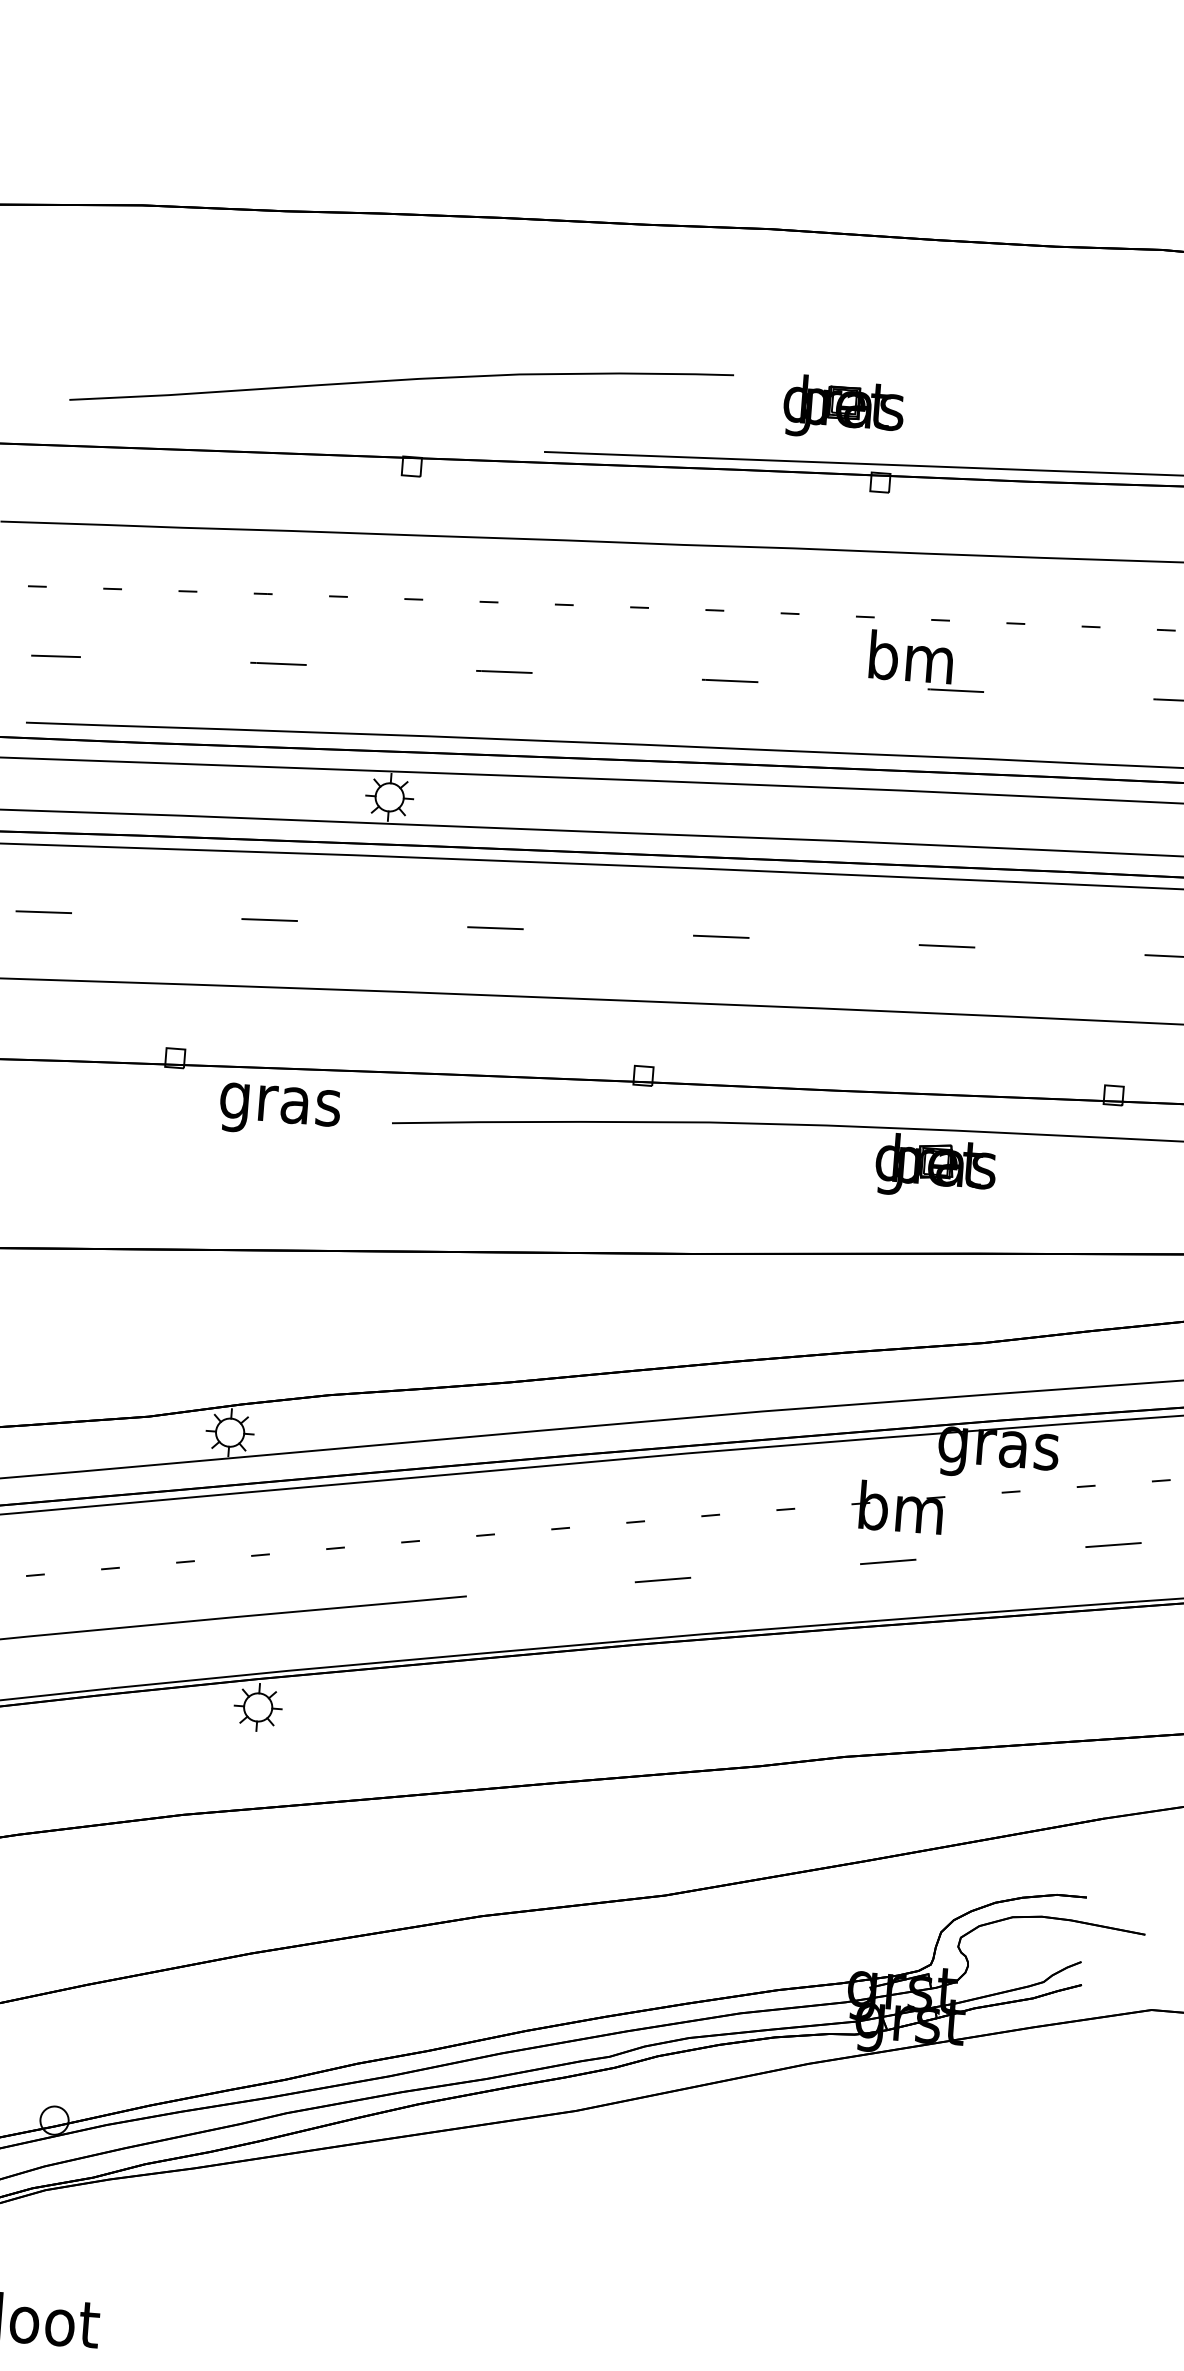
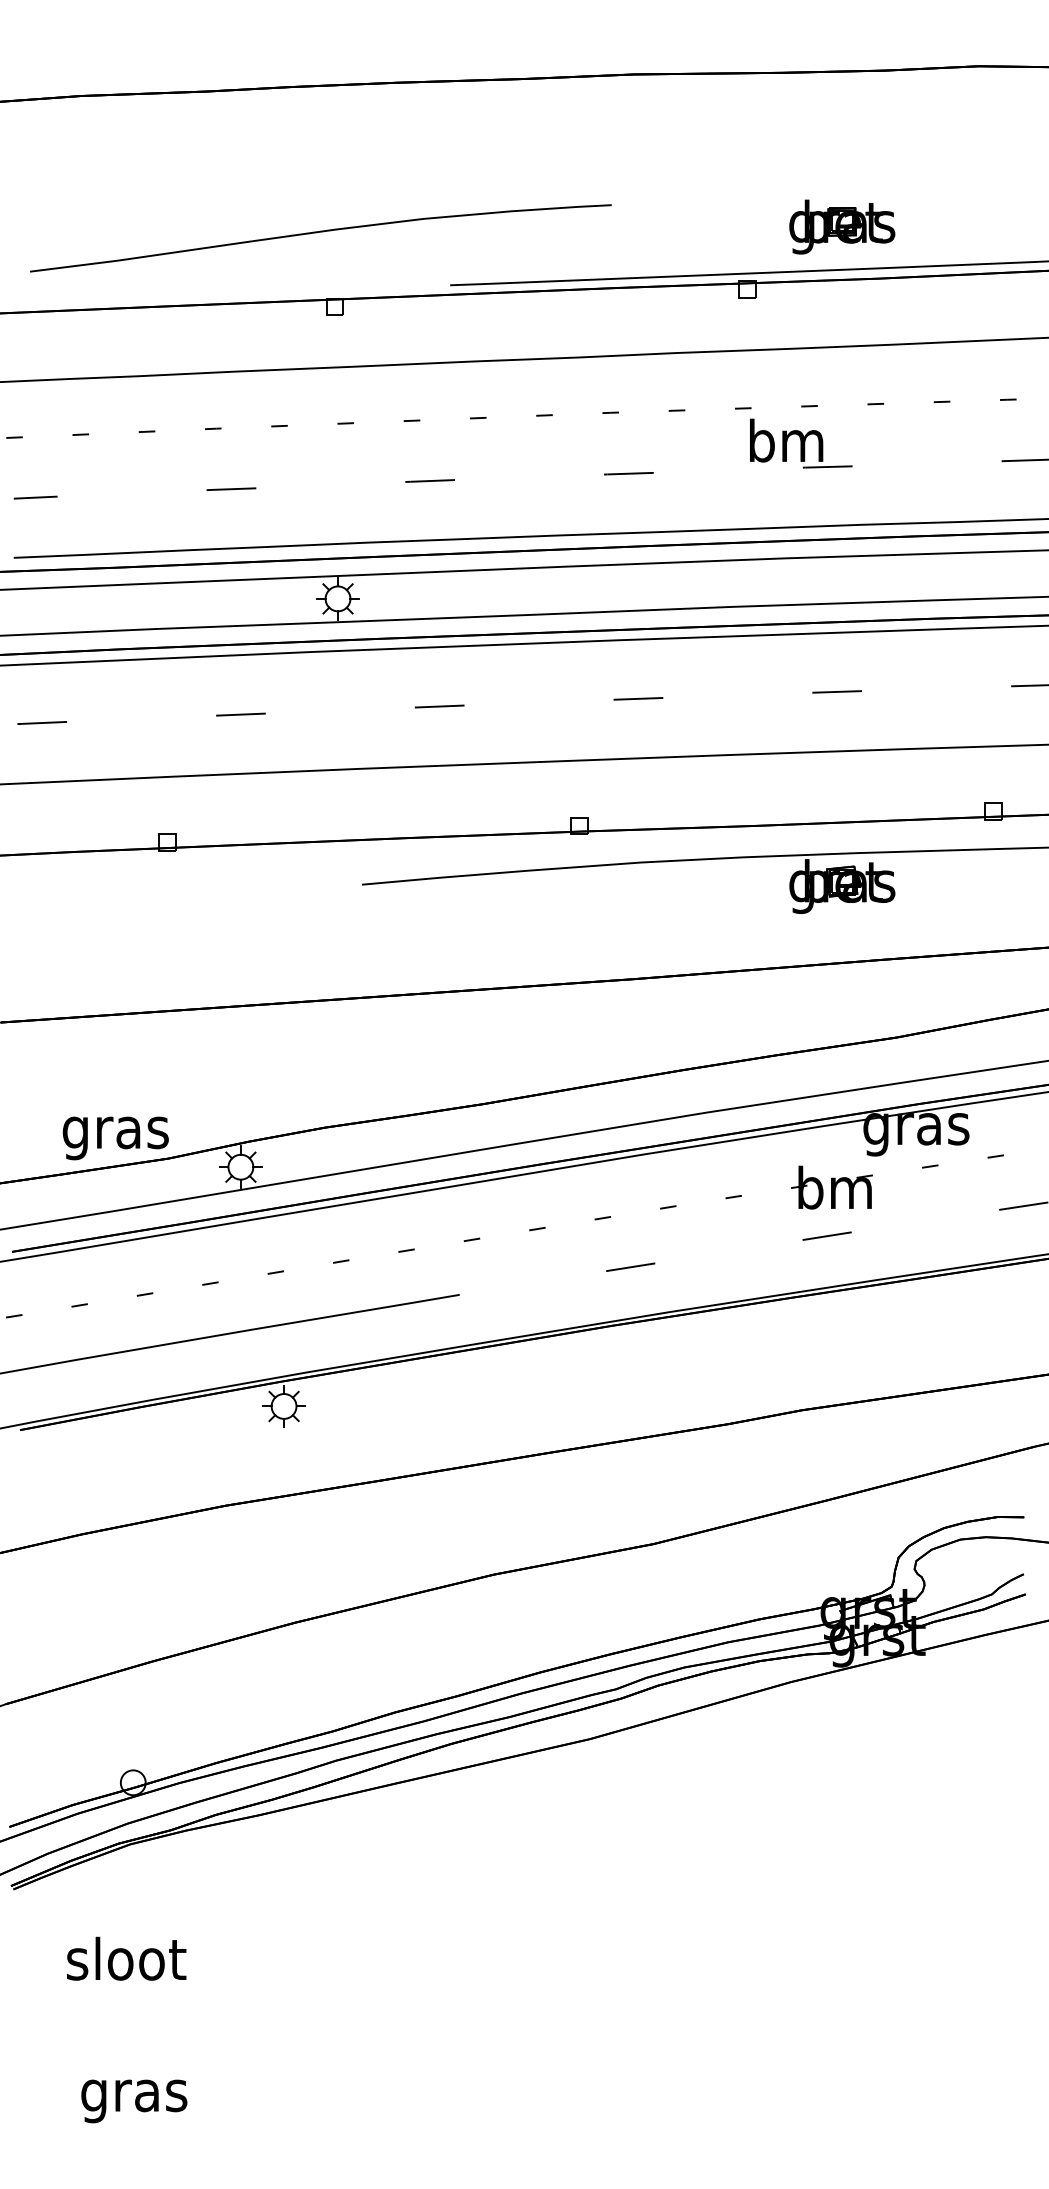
part: (844, 408) -> (842, 226), moved
text: (279, 1110) -> (115, 1138), moved

